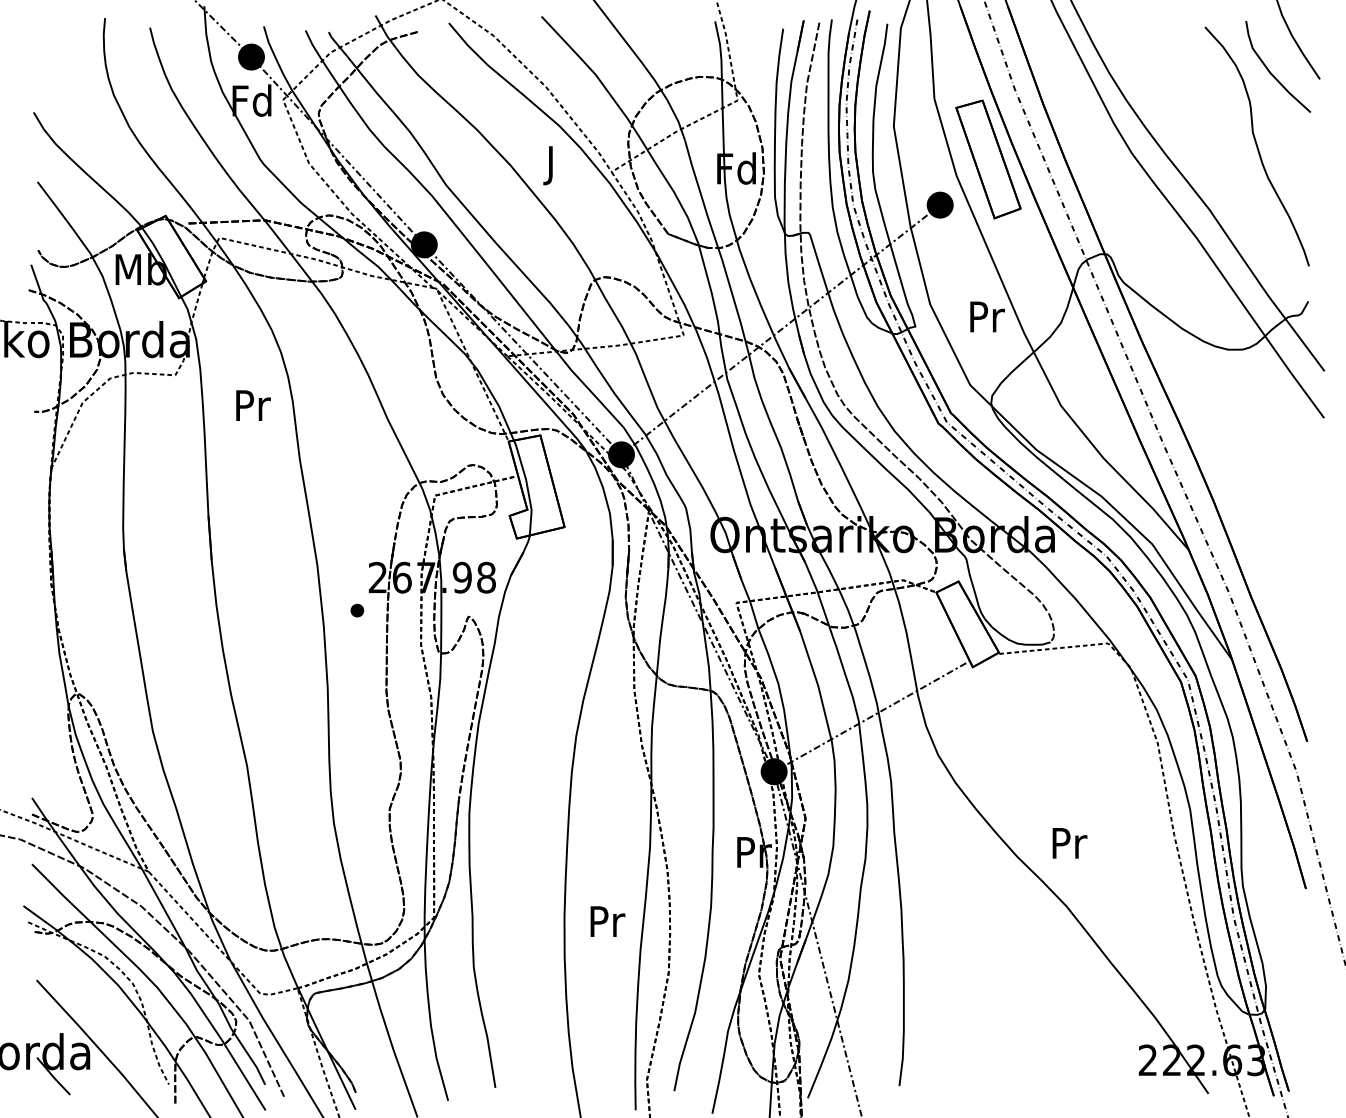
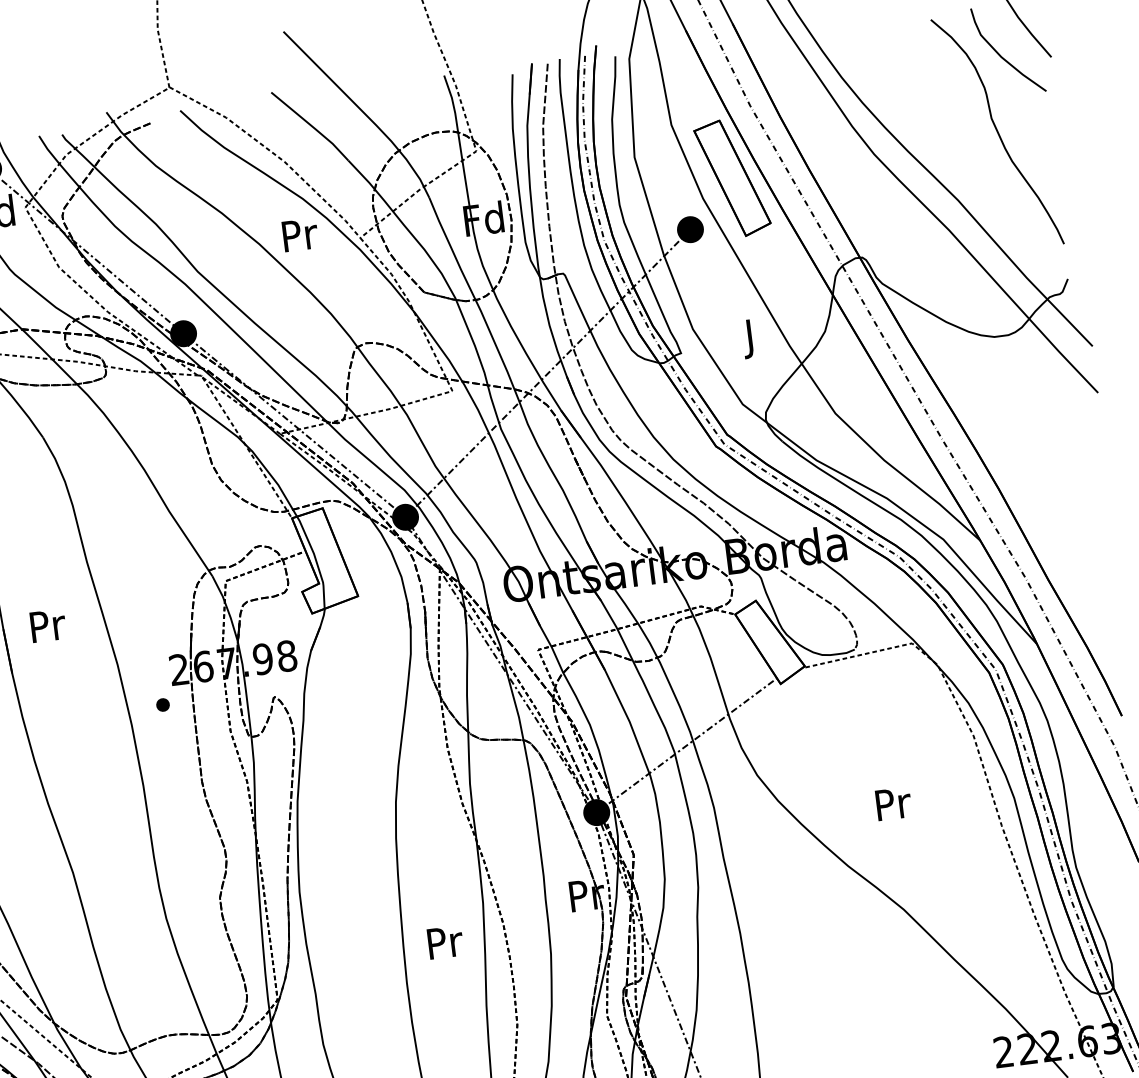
text: (552, 165) -> (300, 238), J -> Pr
text: (987, 320) -> (751, 338), Pr -> J
text: (253, 405) -> (48, 625), moved
text: (1069, 843) -> (893, 804), moved
text: (607, 921) -> (445, 942), moved

